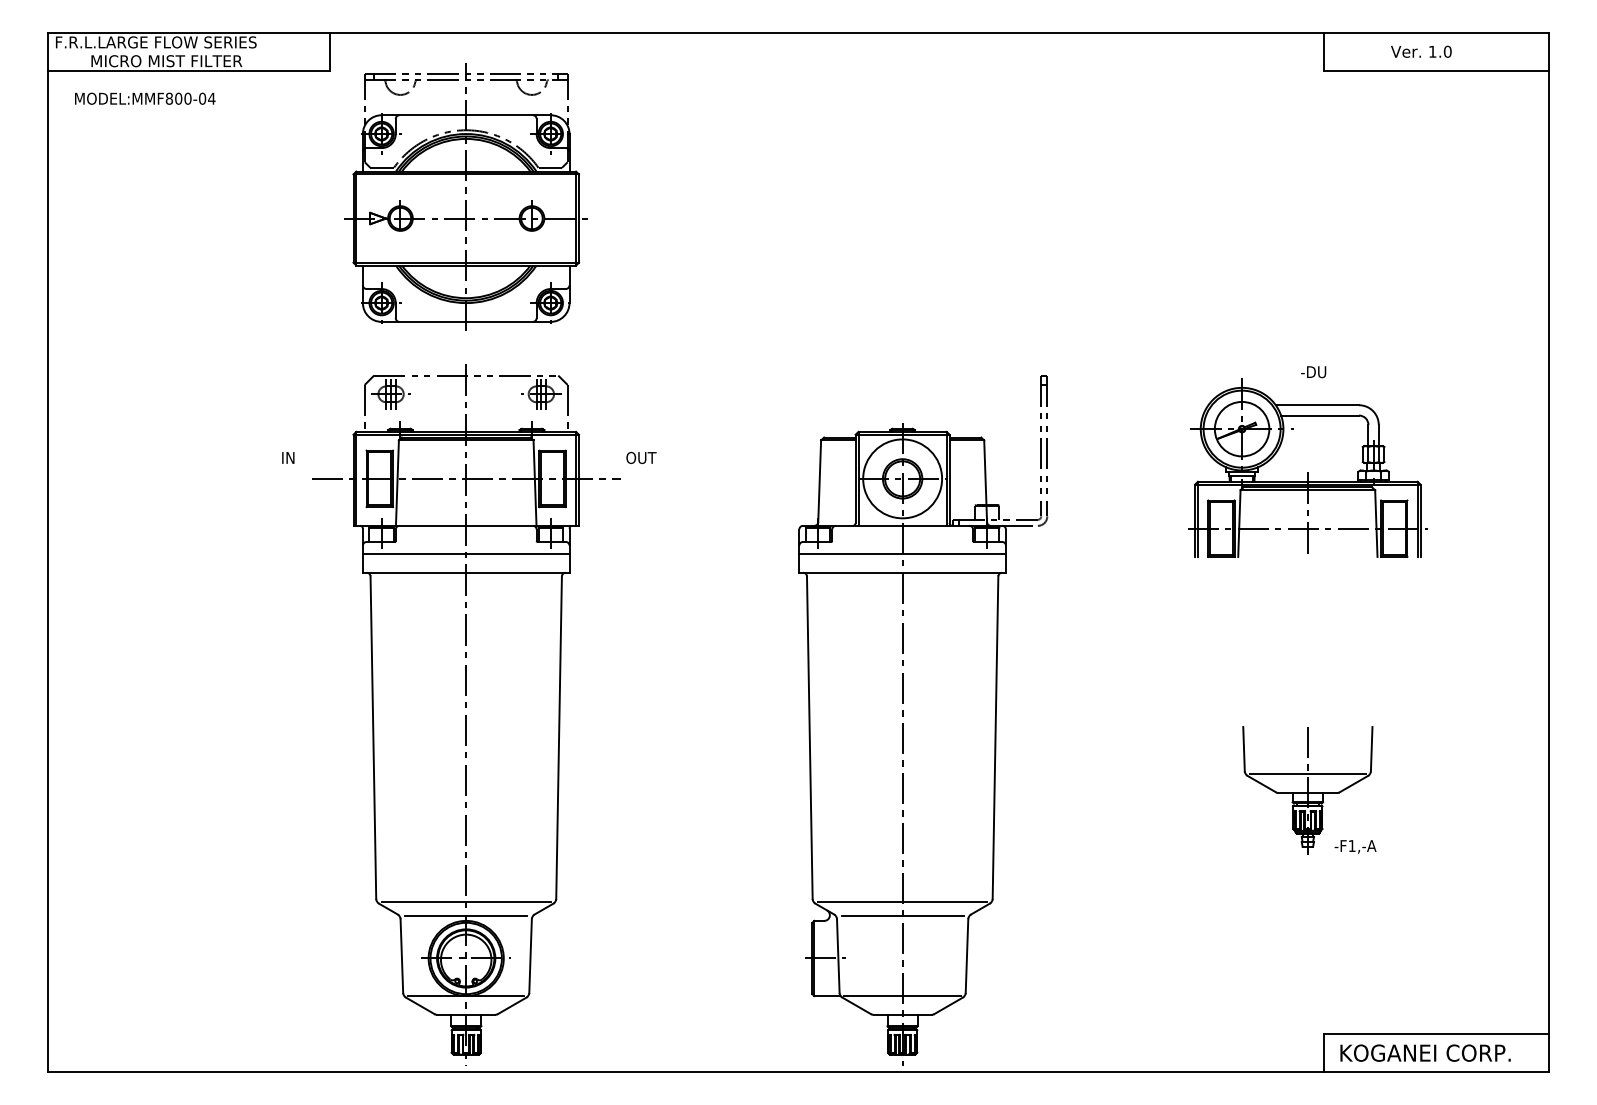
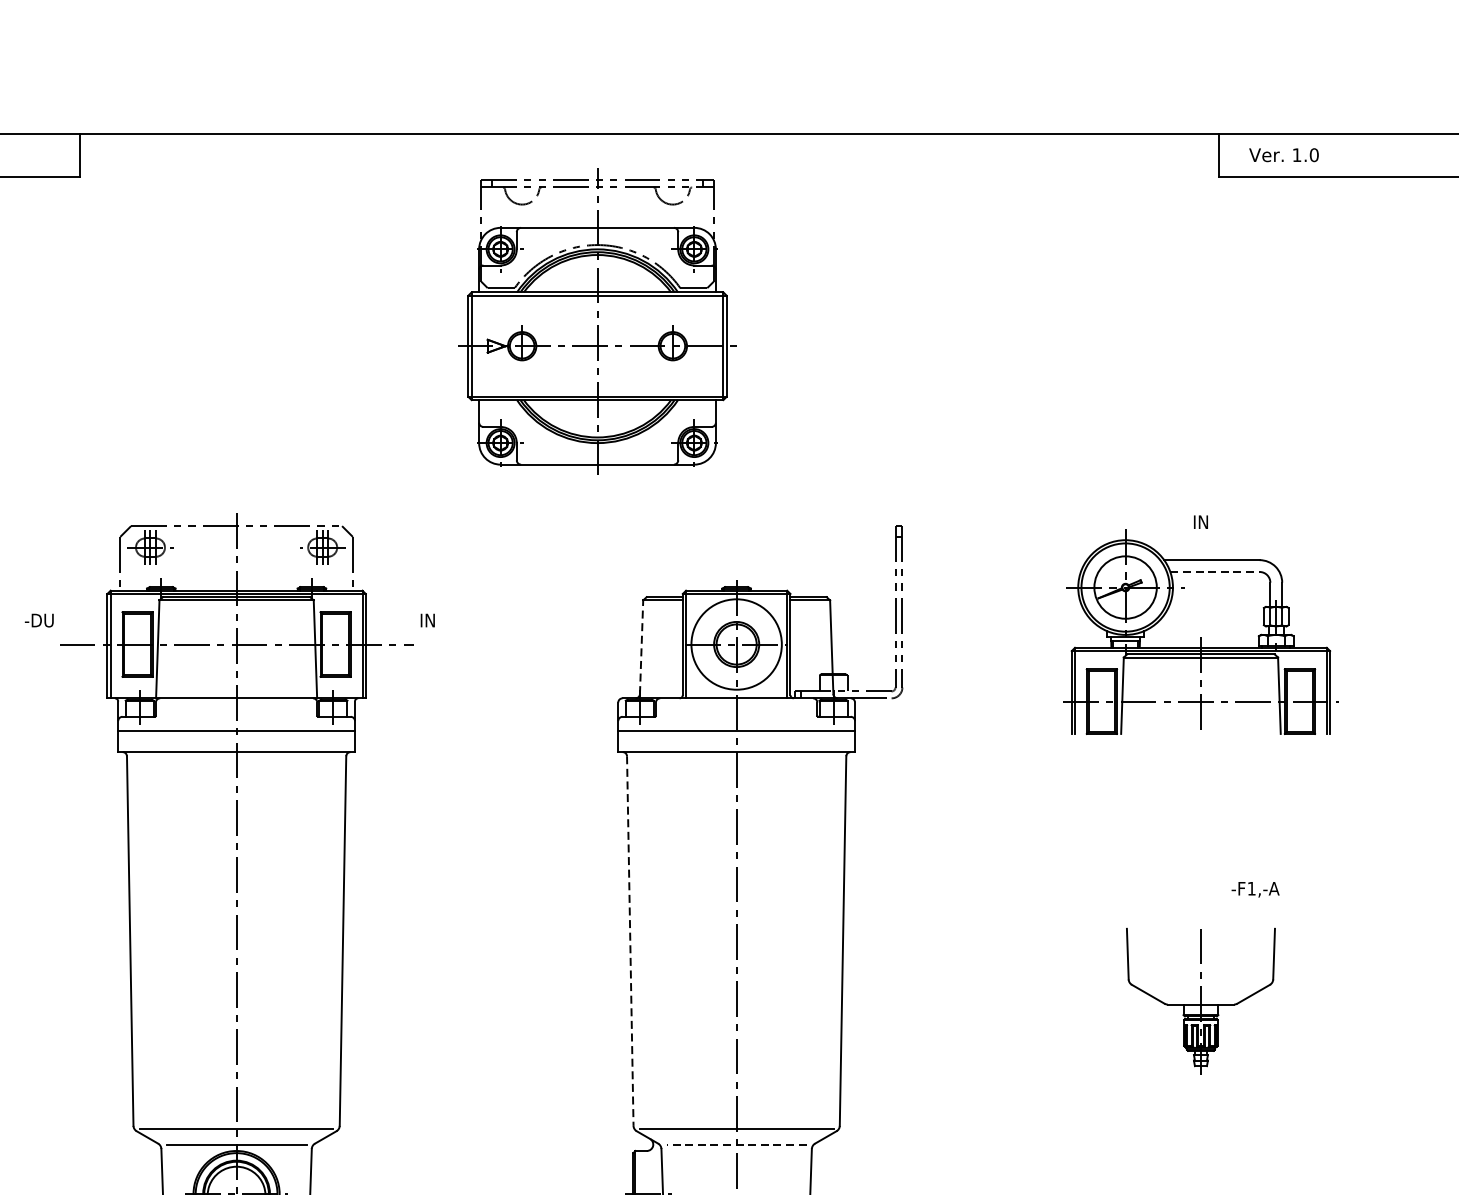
text: (1421, 51) -> (1284, 154), moved
part: (465, 196) -> (596, 320), moved
text: (1313, 372) -> (1207, 522), -DU -> IN
line: (1320, 415) -> (1215, 571), solid -> dashed
text: (641, 457) -> (437, 620), OUT -> IN
text: (293, 458) -> (38, 621), IN -> -DU
line: (819, 481) -> (641, 647), solid -> dashed
line: (809, 738) -> (629, 941), solid -> dashed
line: (1307, 774) -> (1200, 983), removed
text: (1355, 846) -> (1255, 889), moved
line: (902, 916) -> (736, 1145), solid -> dashed

